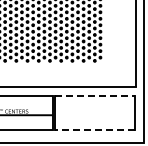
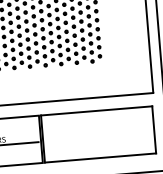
line: (94, 96) -> (96, 111), dashed -> solid
line: (94, 130) -> (100, 158), dashed -> solid

